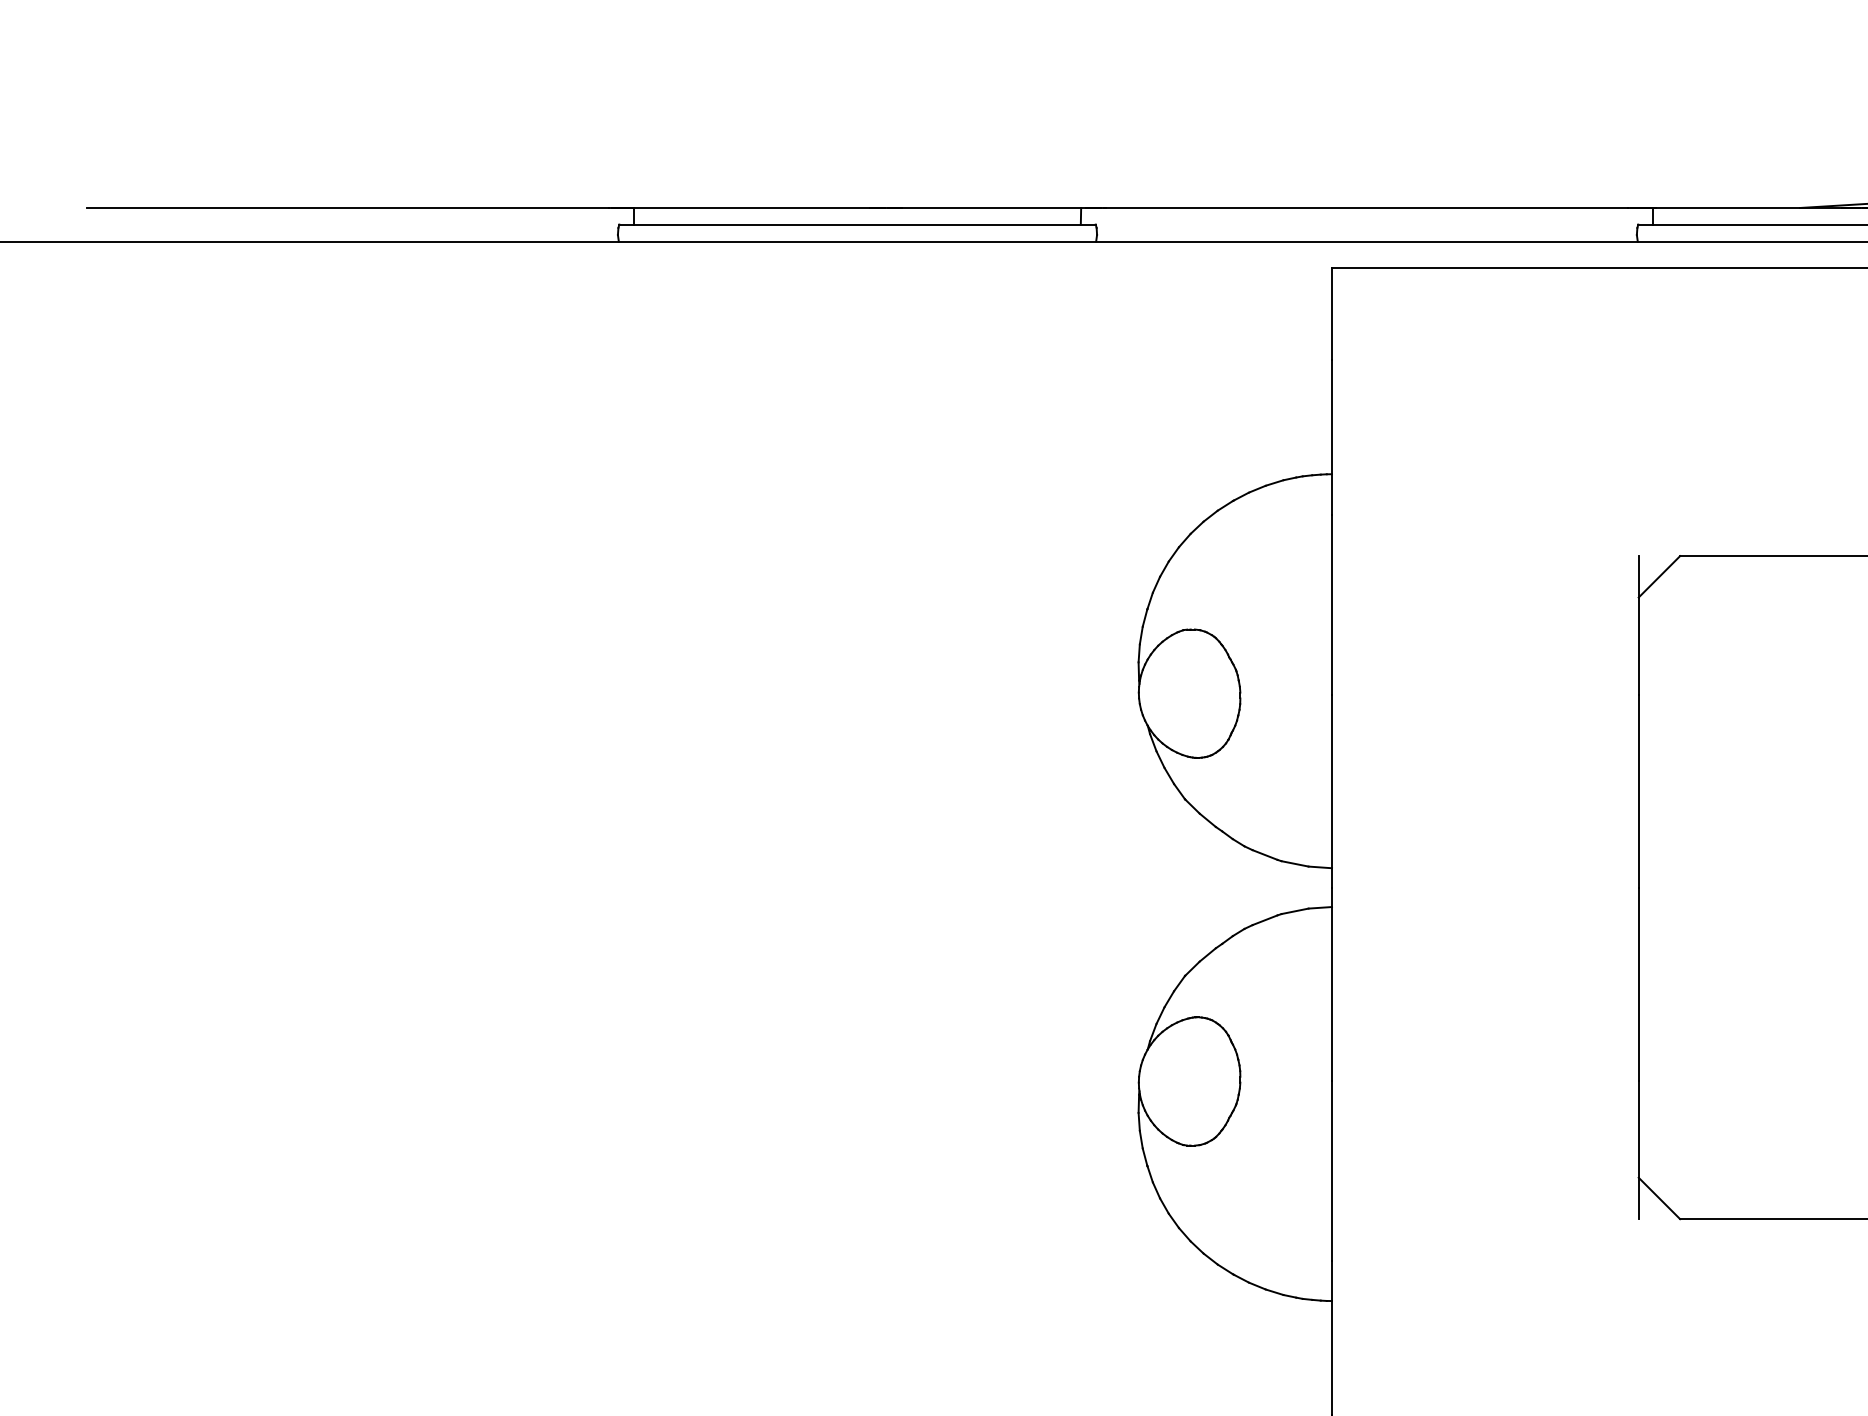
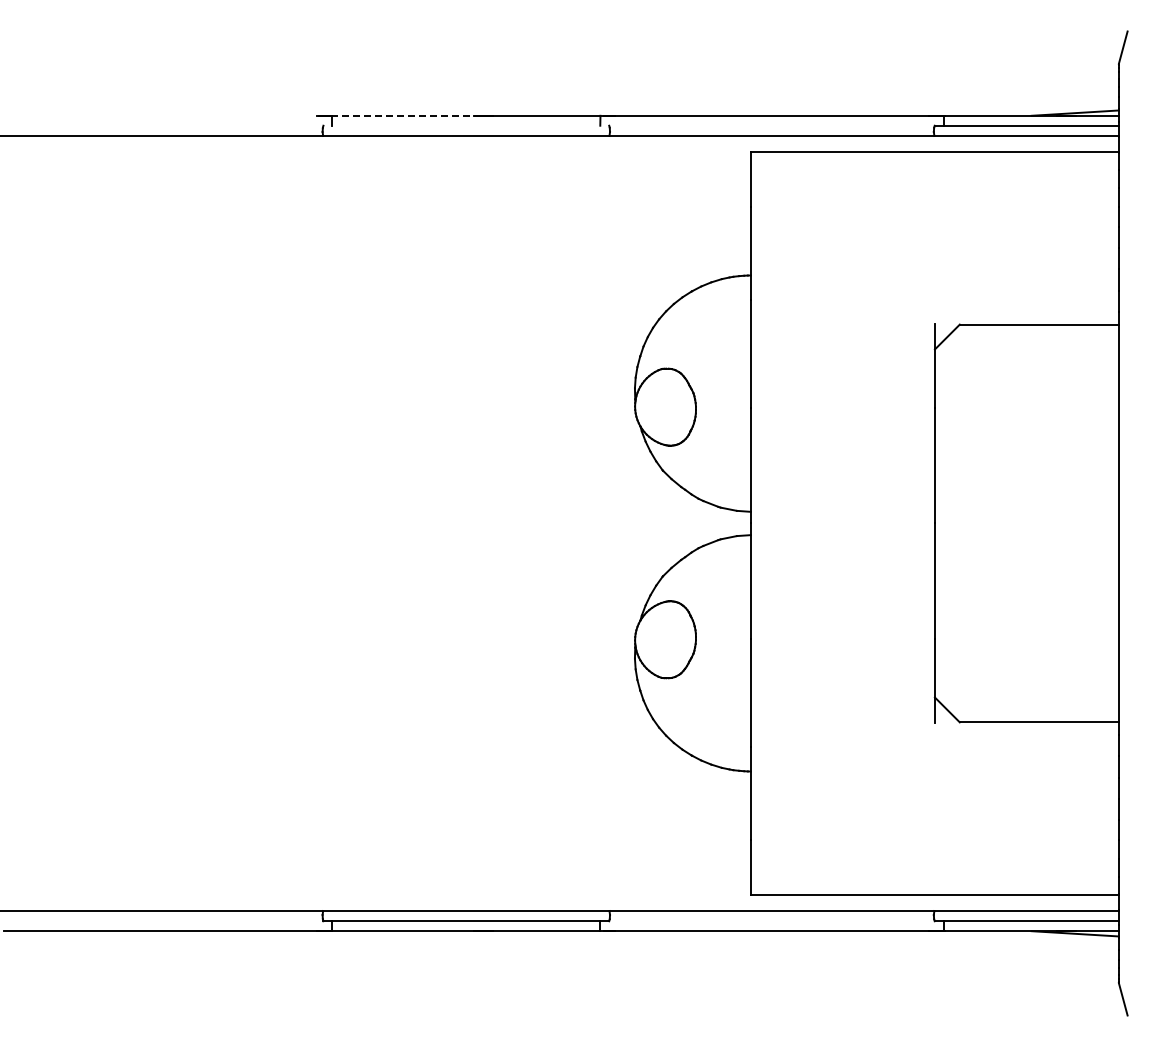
line: (347, 207) -> (160, 115), removed
line: (751, 207) -> (402, 115), solid -> dashed
line: (857, 224) -> (466, 125), removed

